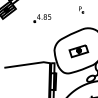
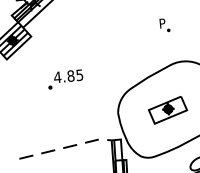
part: (42, 18) -> (65, 79), moved
line: (27, 64) -> (65, 147), solid -> dashed

